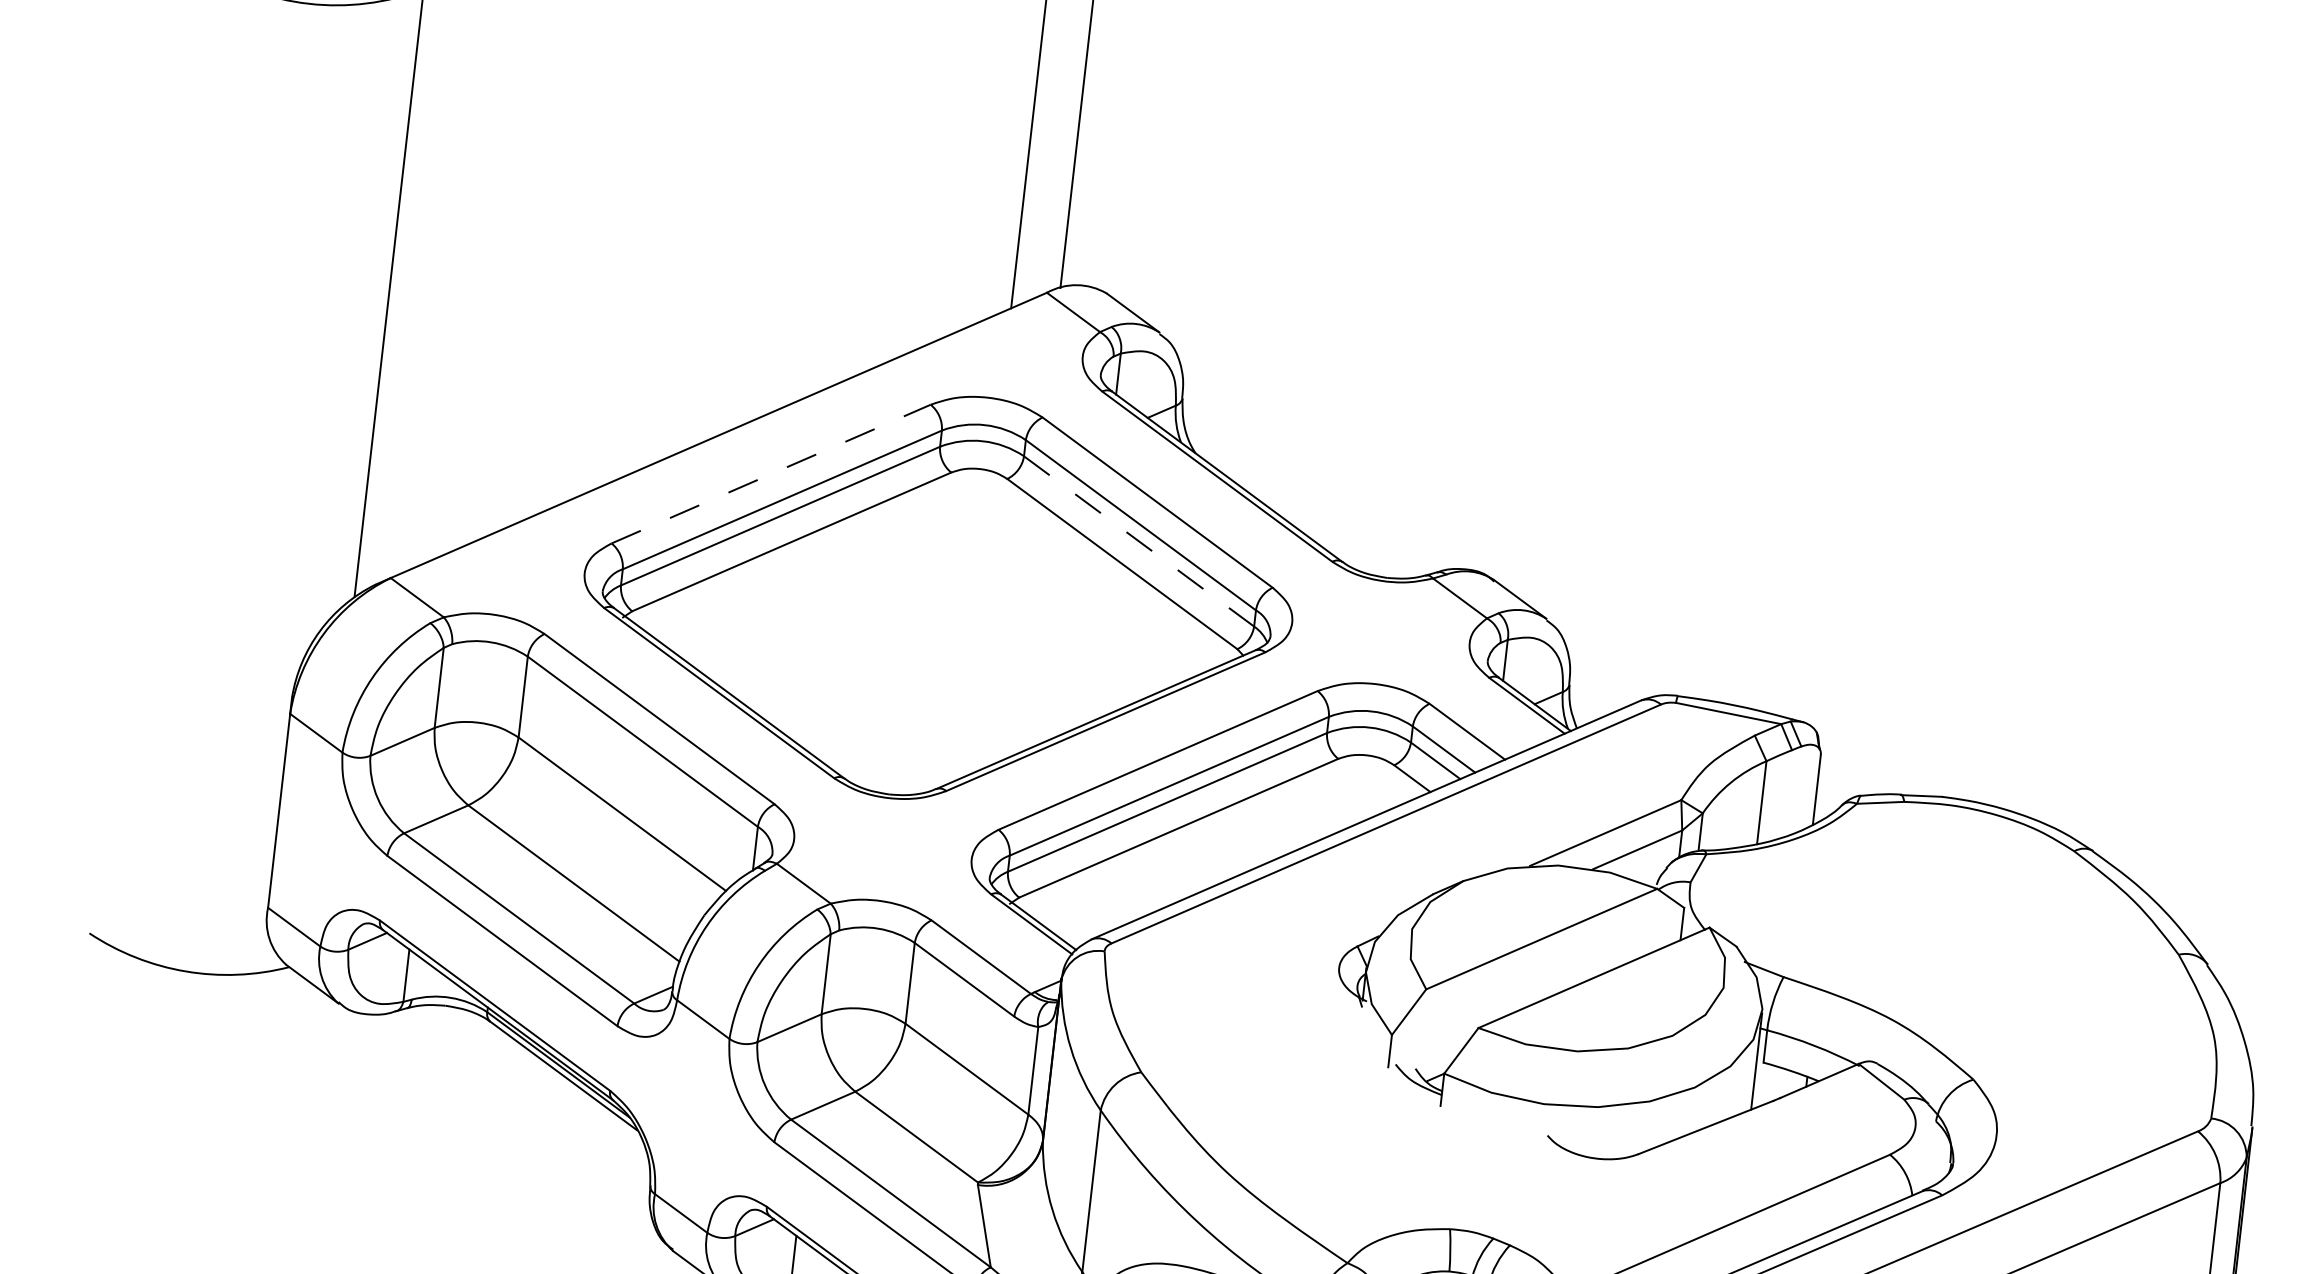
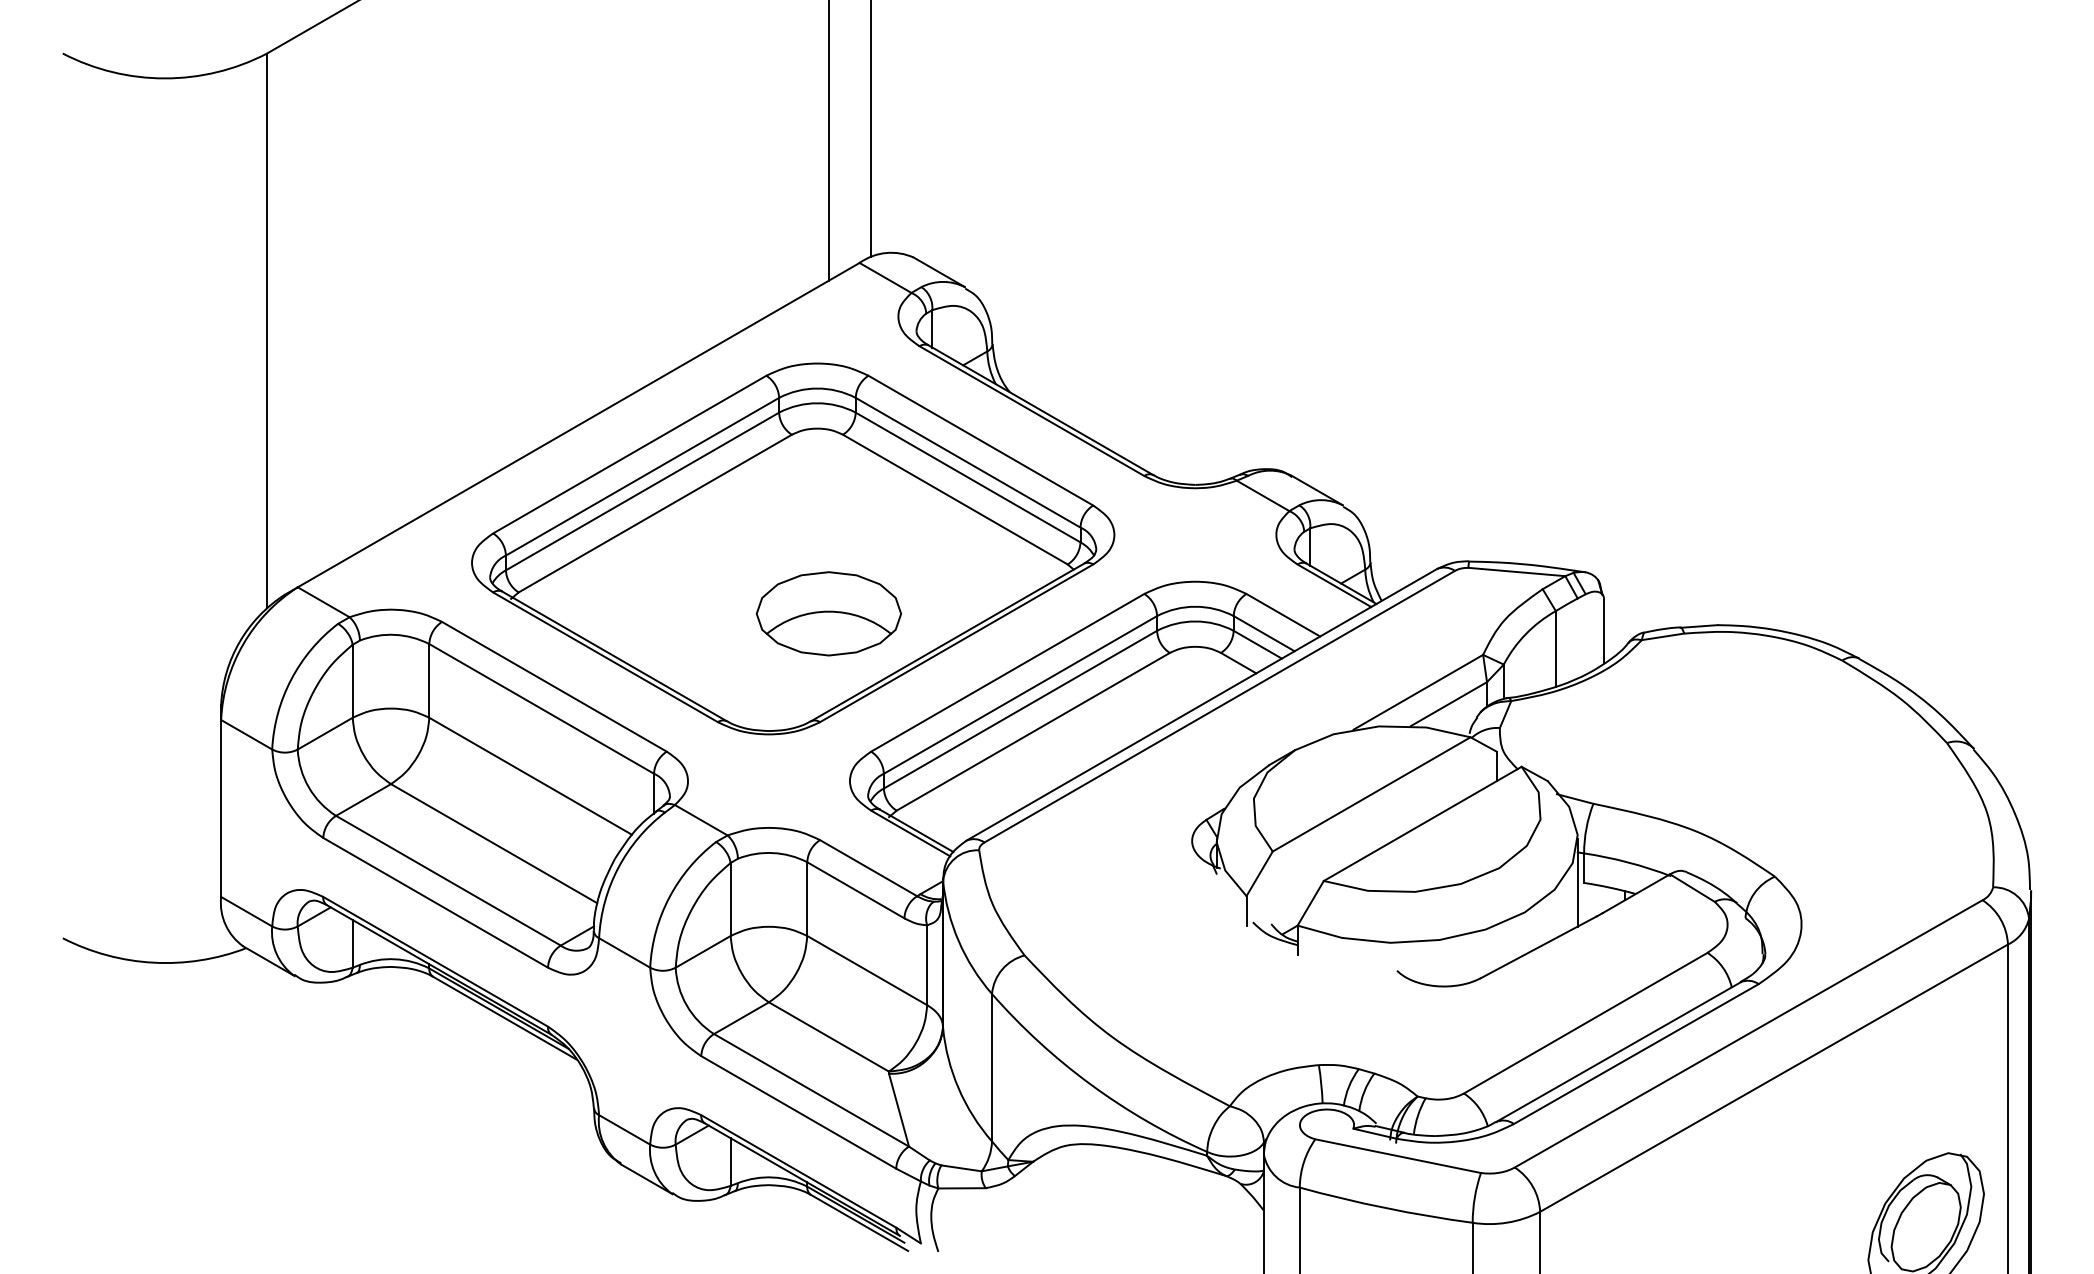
line: (770, 473) -> (629, 454), dashed -> solid
line: (1139, 541) -> (968, 477), dashed -> solid
part: (969, 673) -> (828, 613), added

